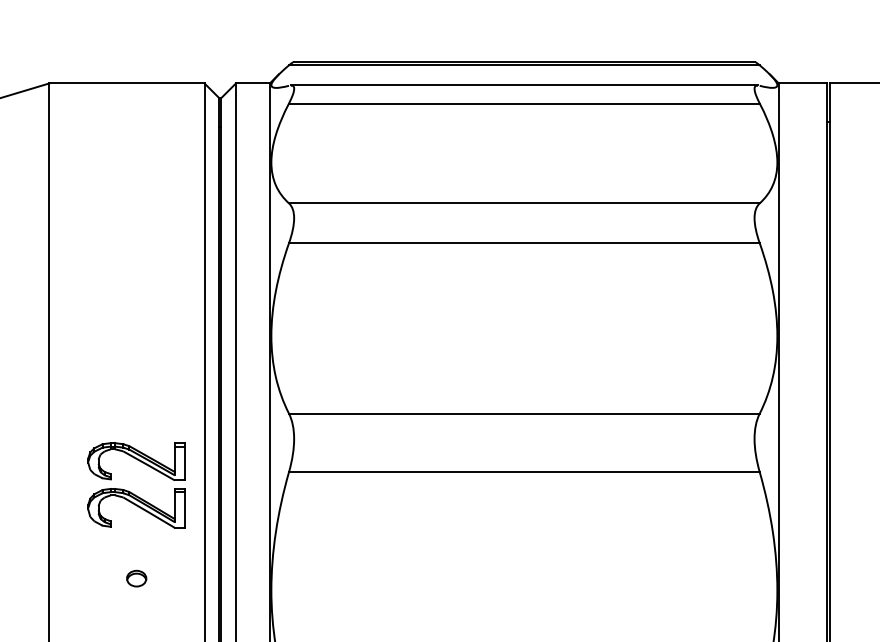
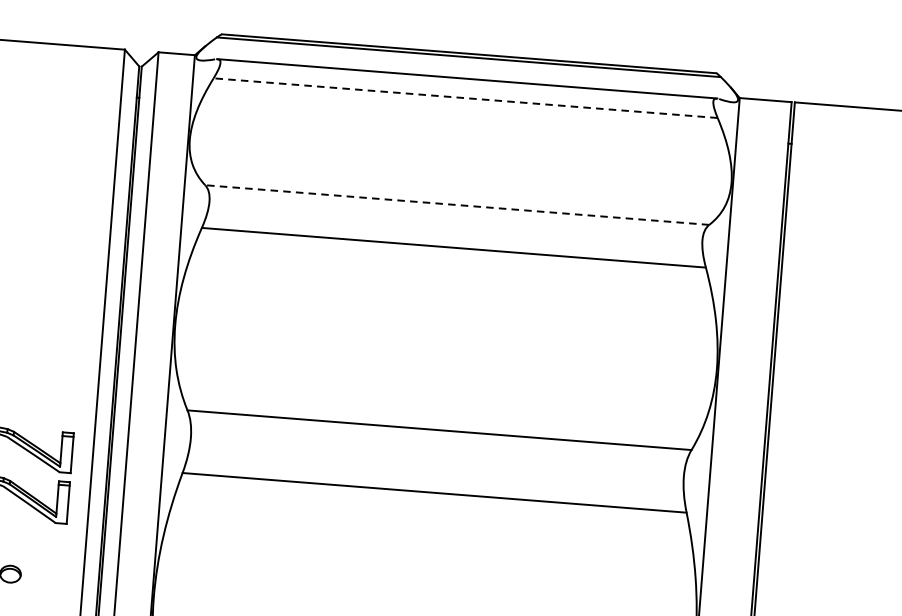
line: (523, 103) -> (464, 98), solid -> dashed
line: (523, 203) -> (456, 205), solid -> dashed

